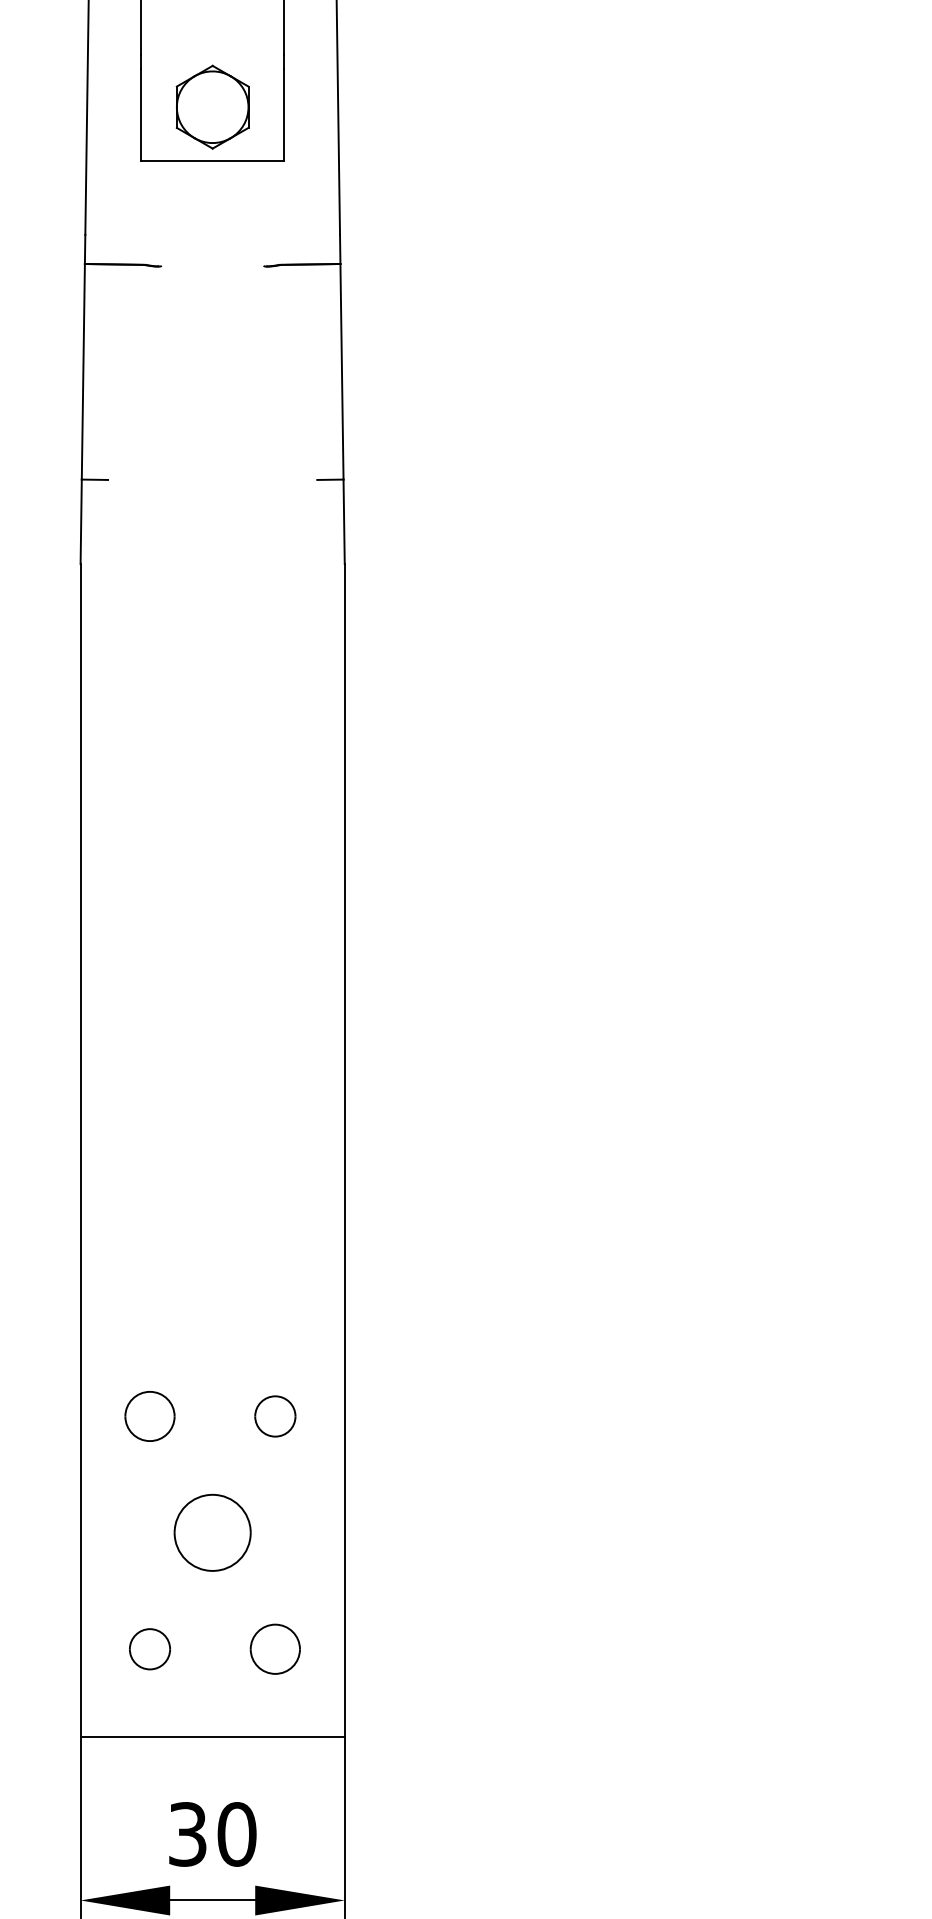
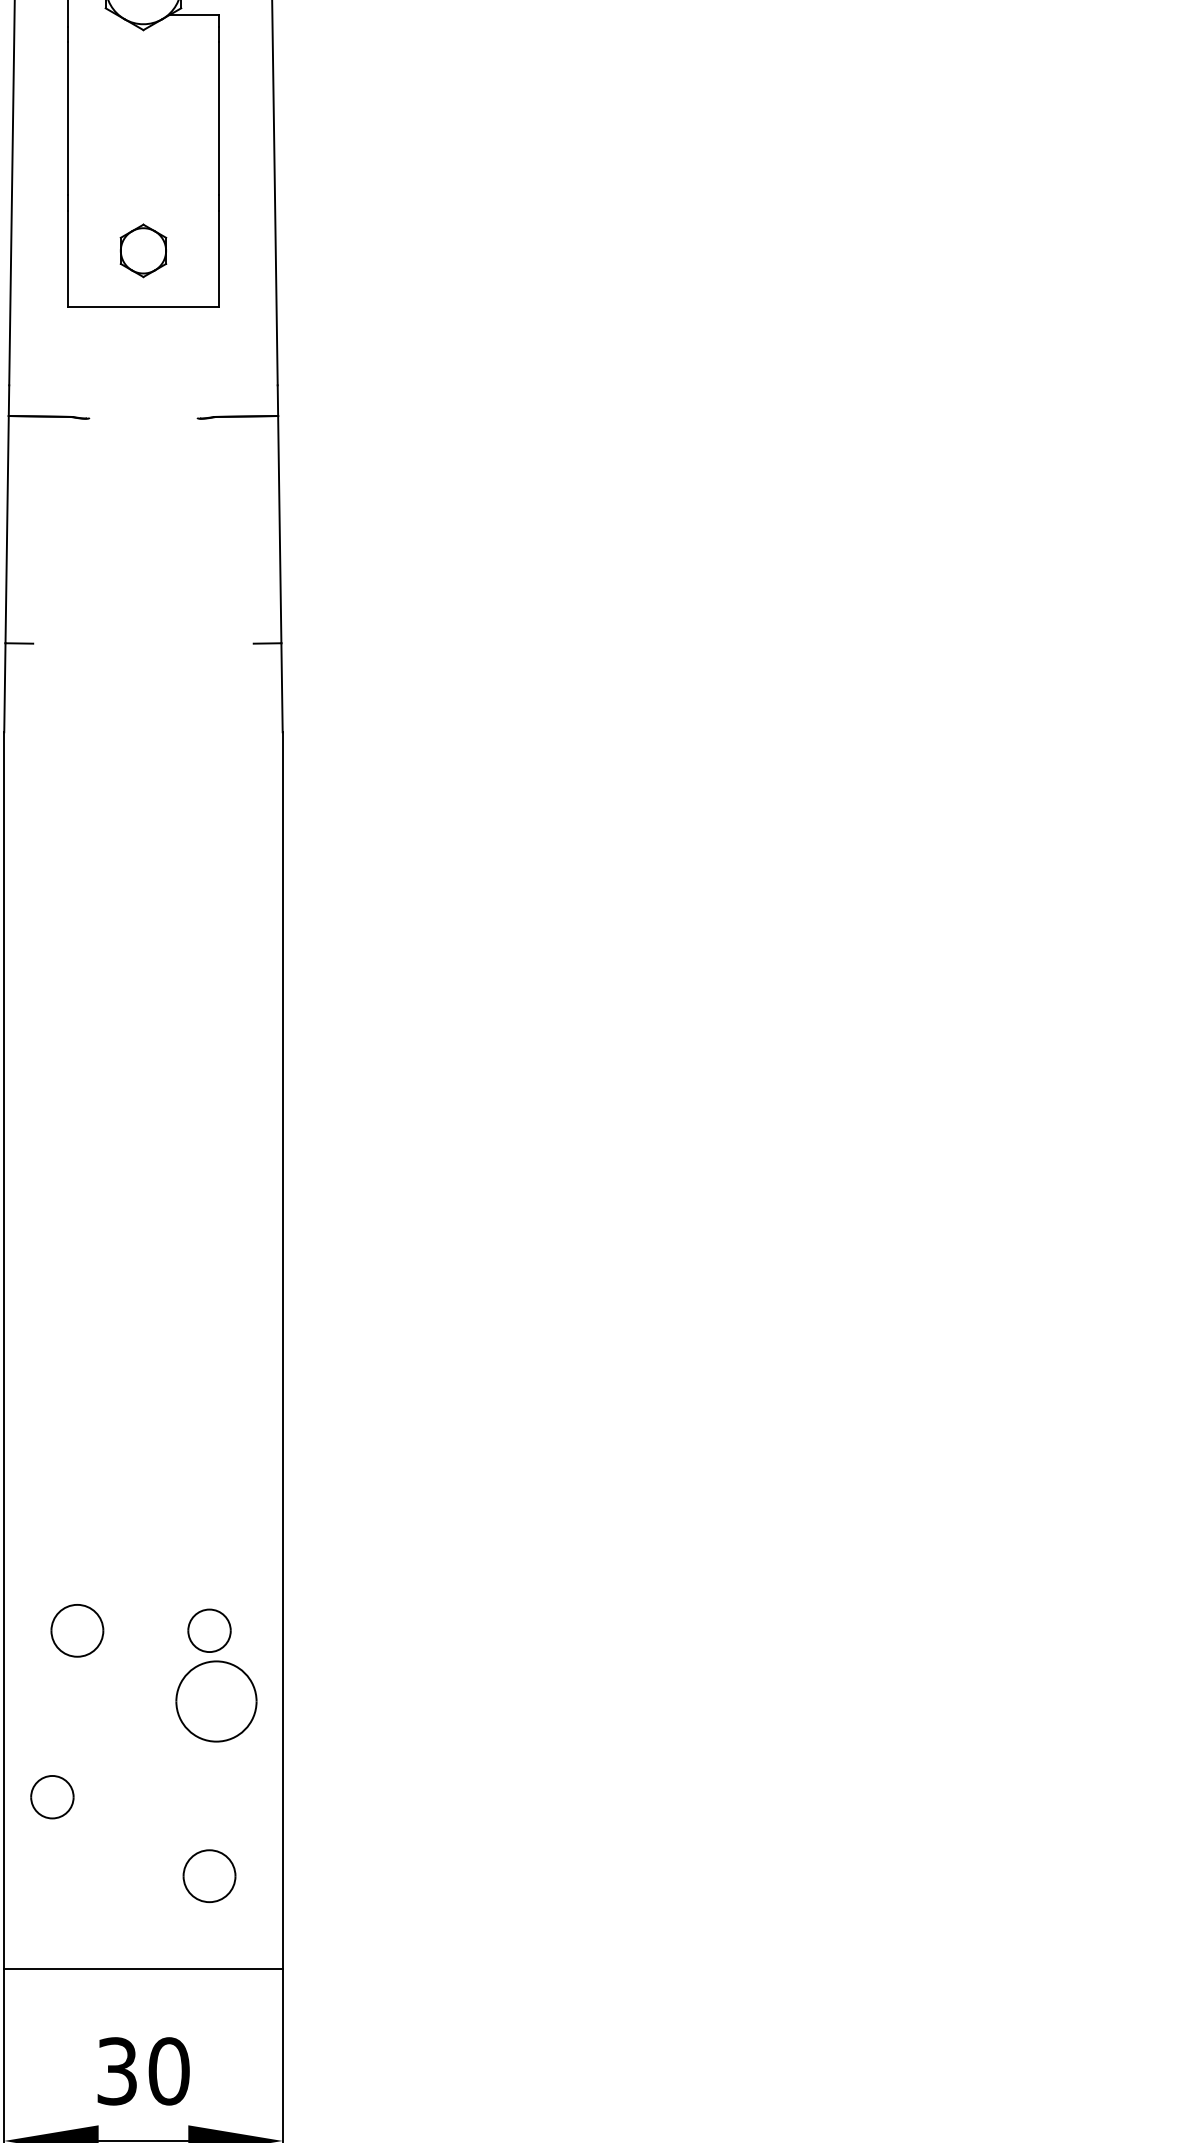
part: (212, 106) -> (143, 250), size x0.6
part: (212, 1532) -> (216, 1701), moved
part: (150, 1649) -> (52, 1797), moved

